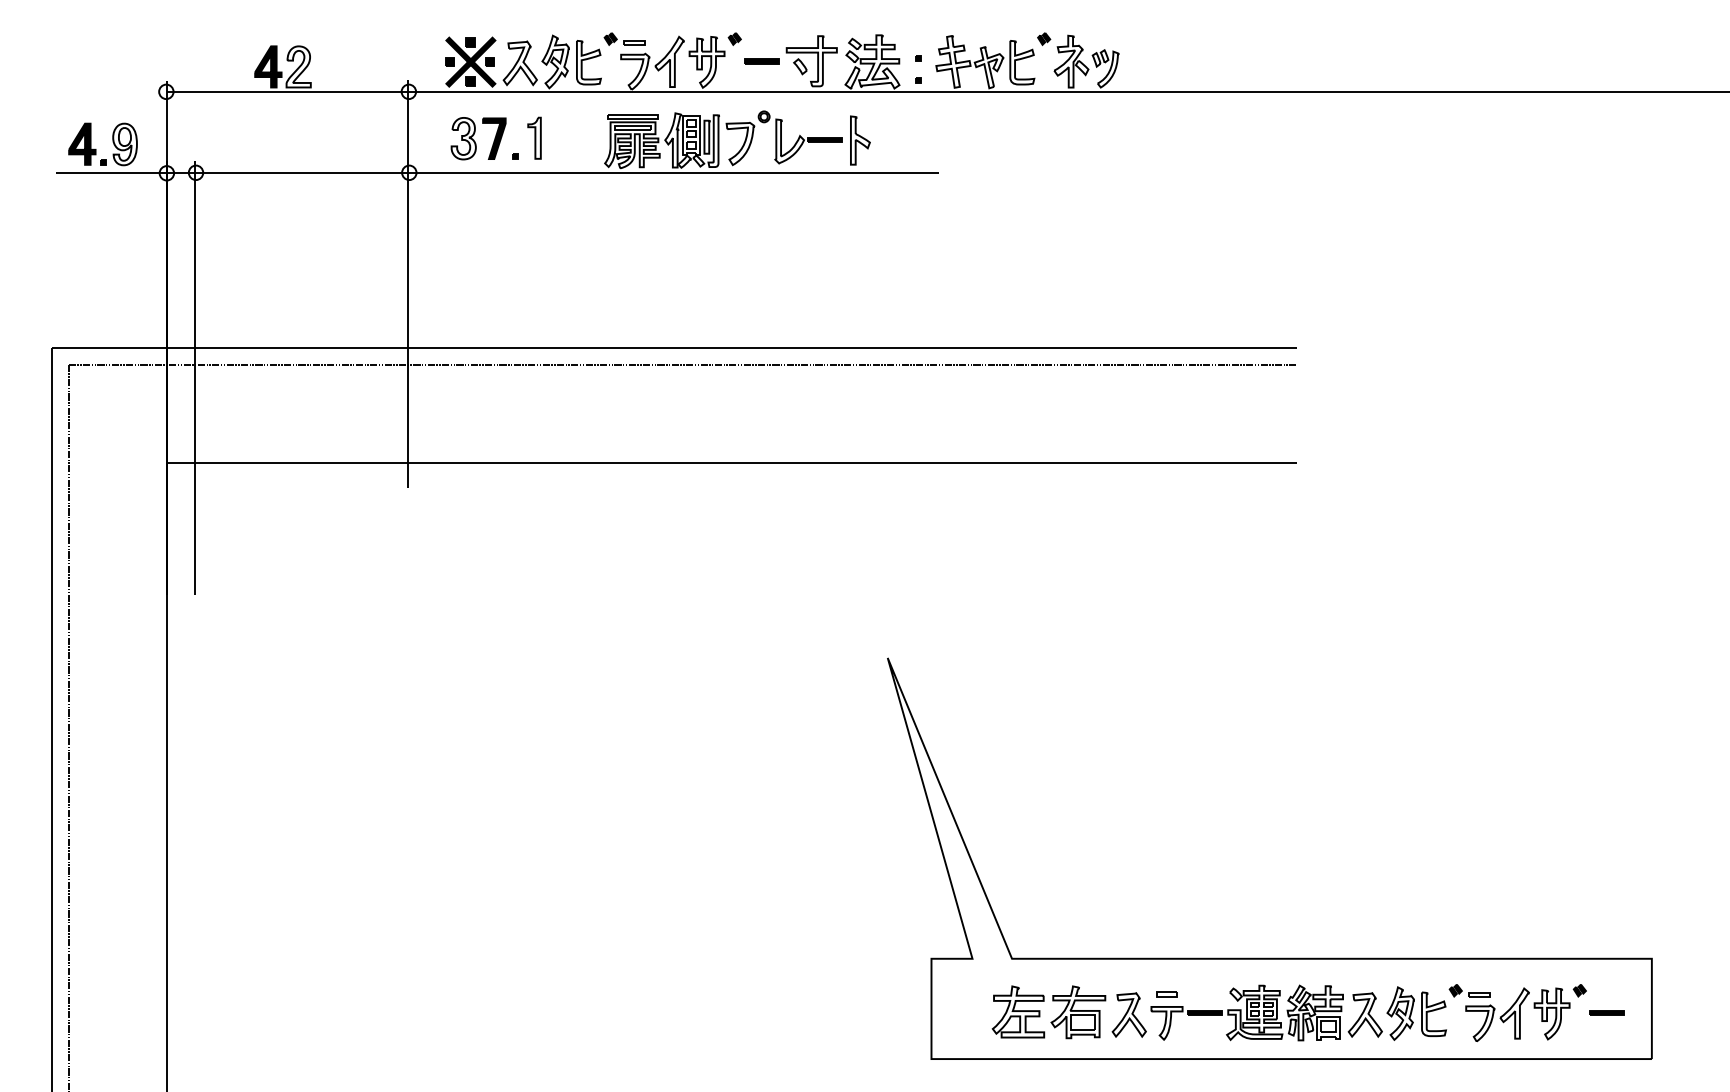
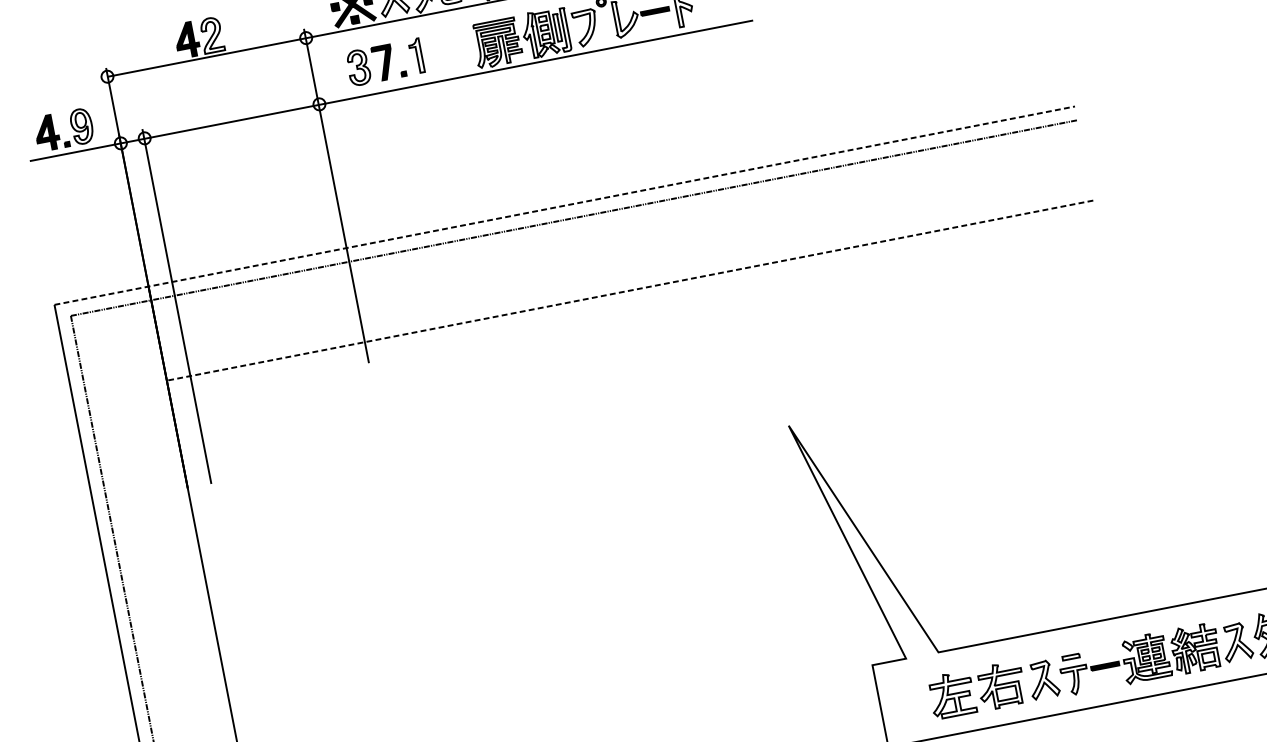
line: (674, 348) -> (564, 206), solid -> dashed
line: (731, 462) -> (629, 290), solid -> dashed

